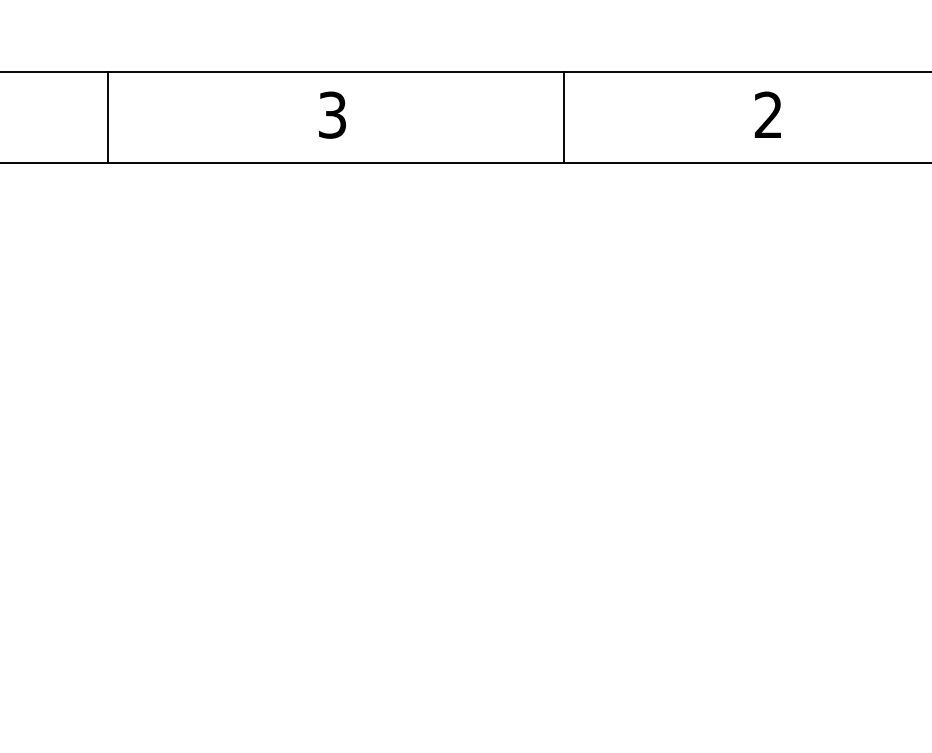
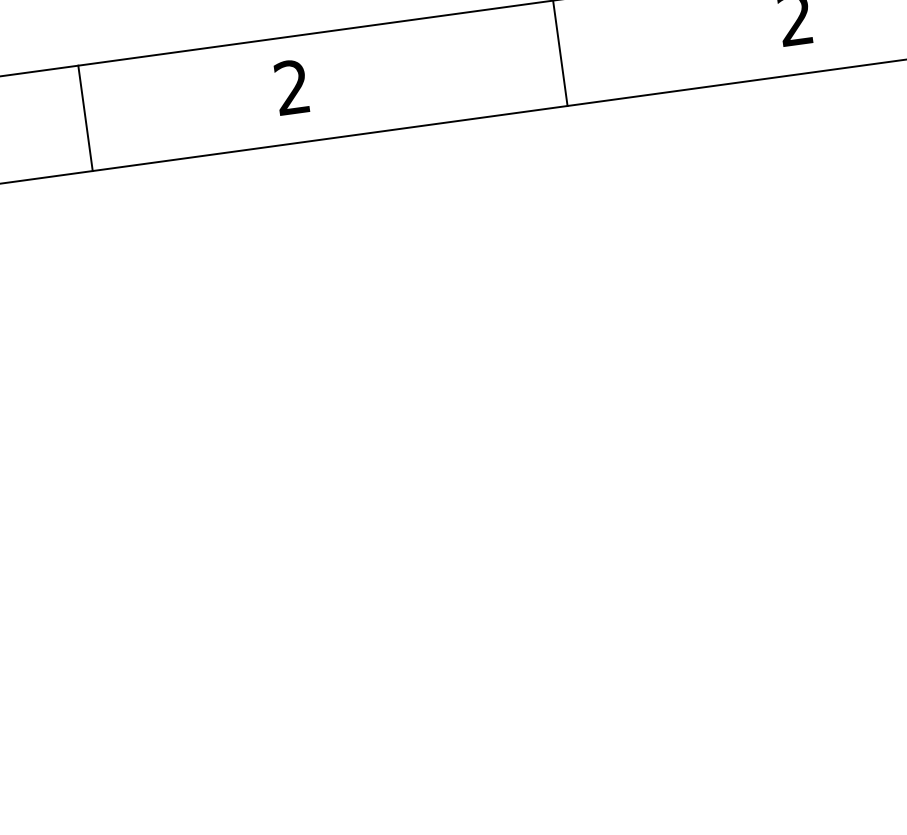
text: (331, 114) -> (291, 86), 3 -> 2
line: (108, 116) -> (85, 117), moved

